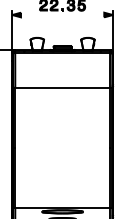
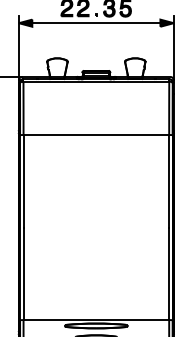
line: (62, 15) -> (96, 23), added

